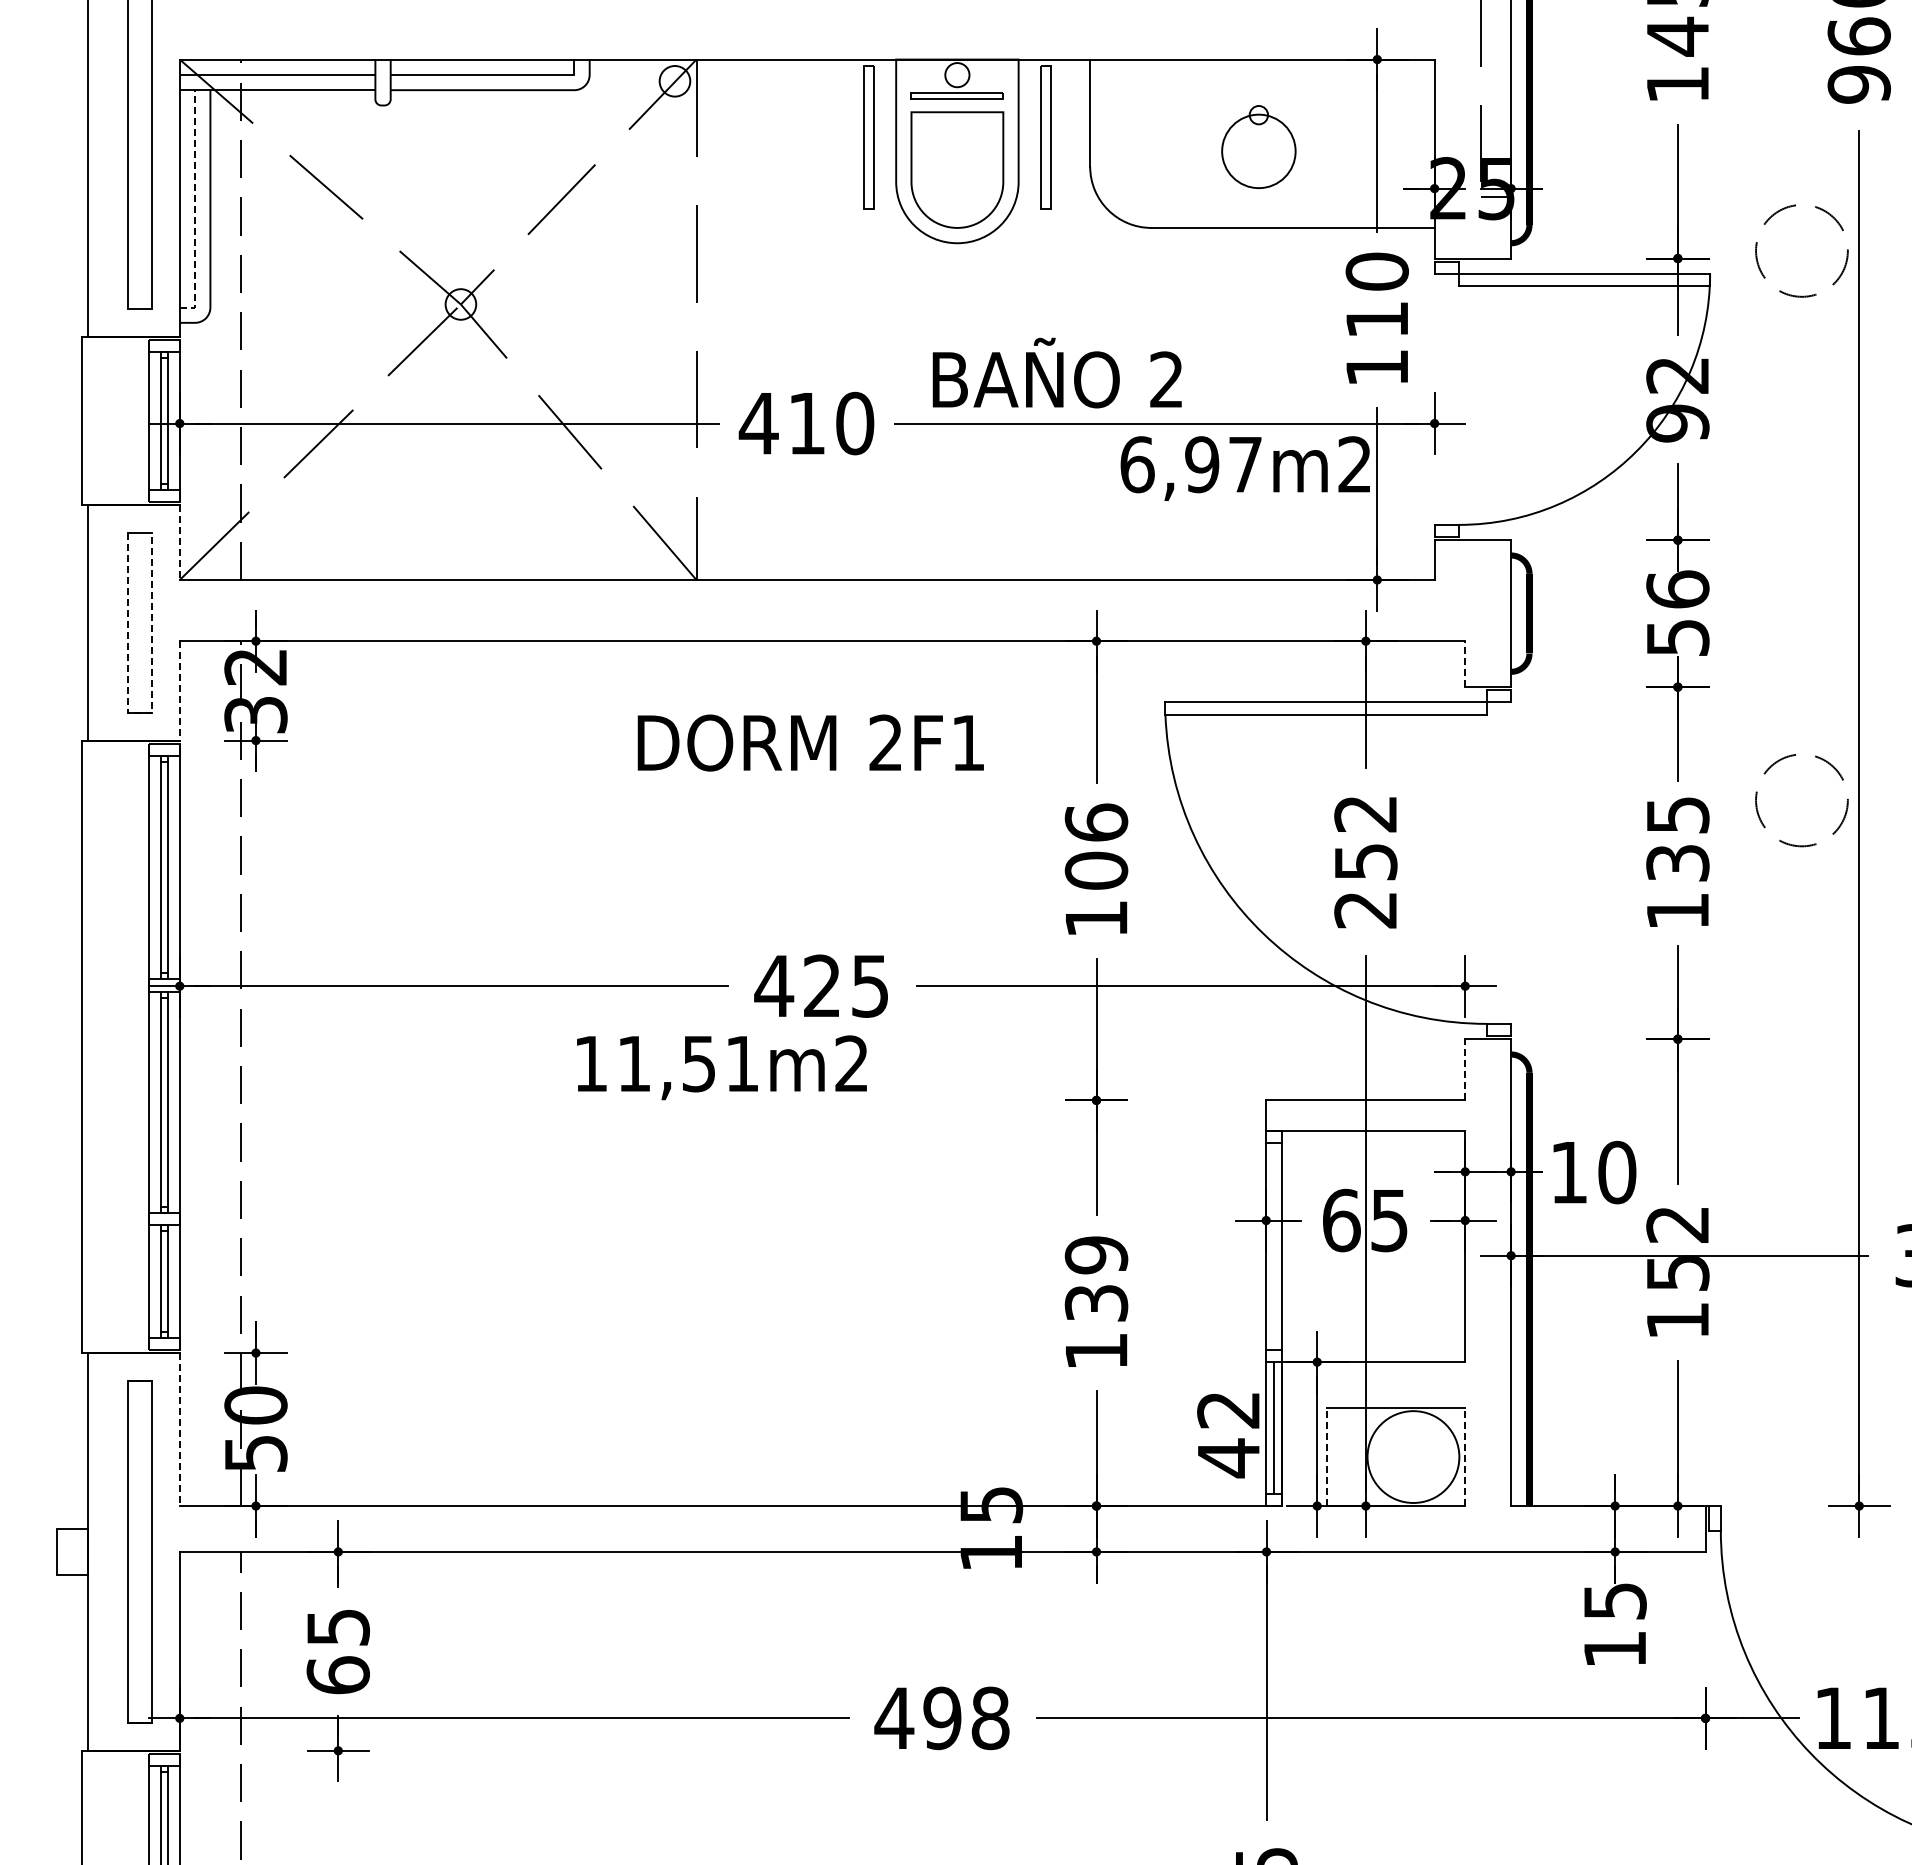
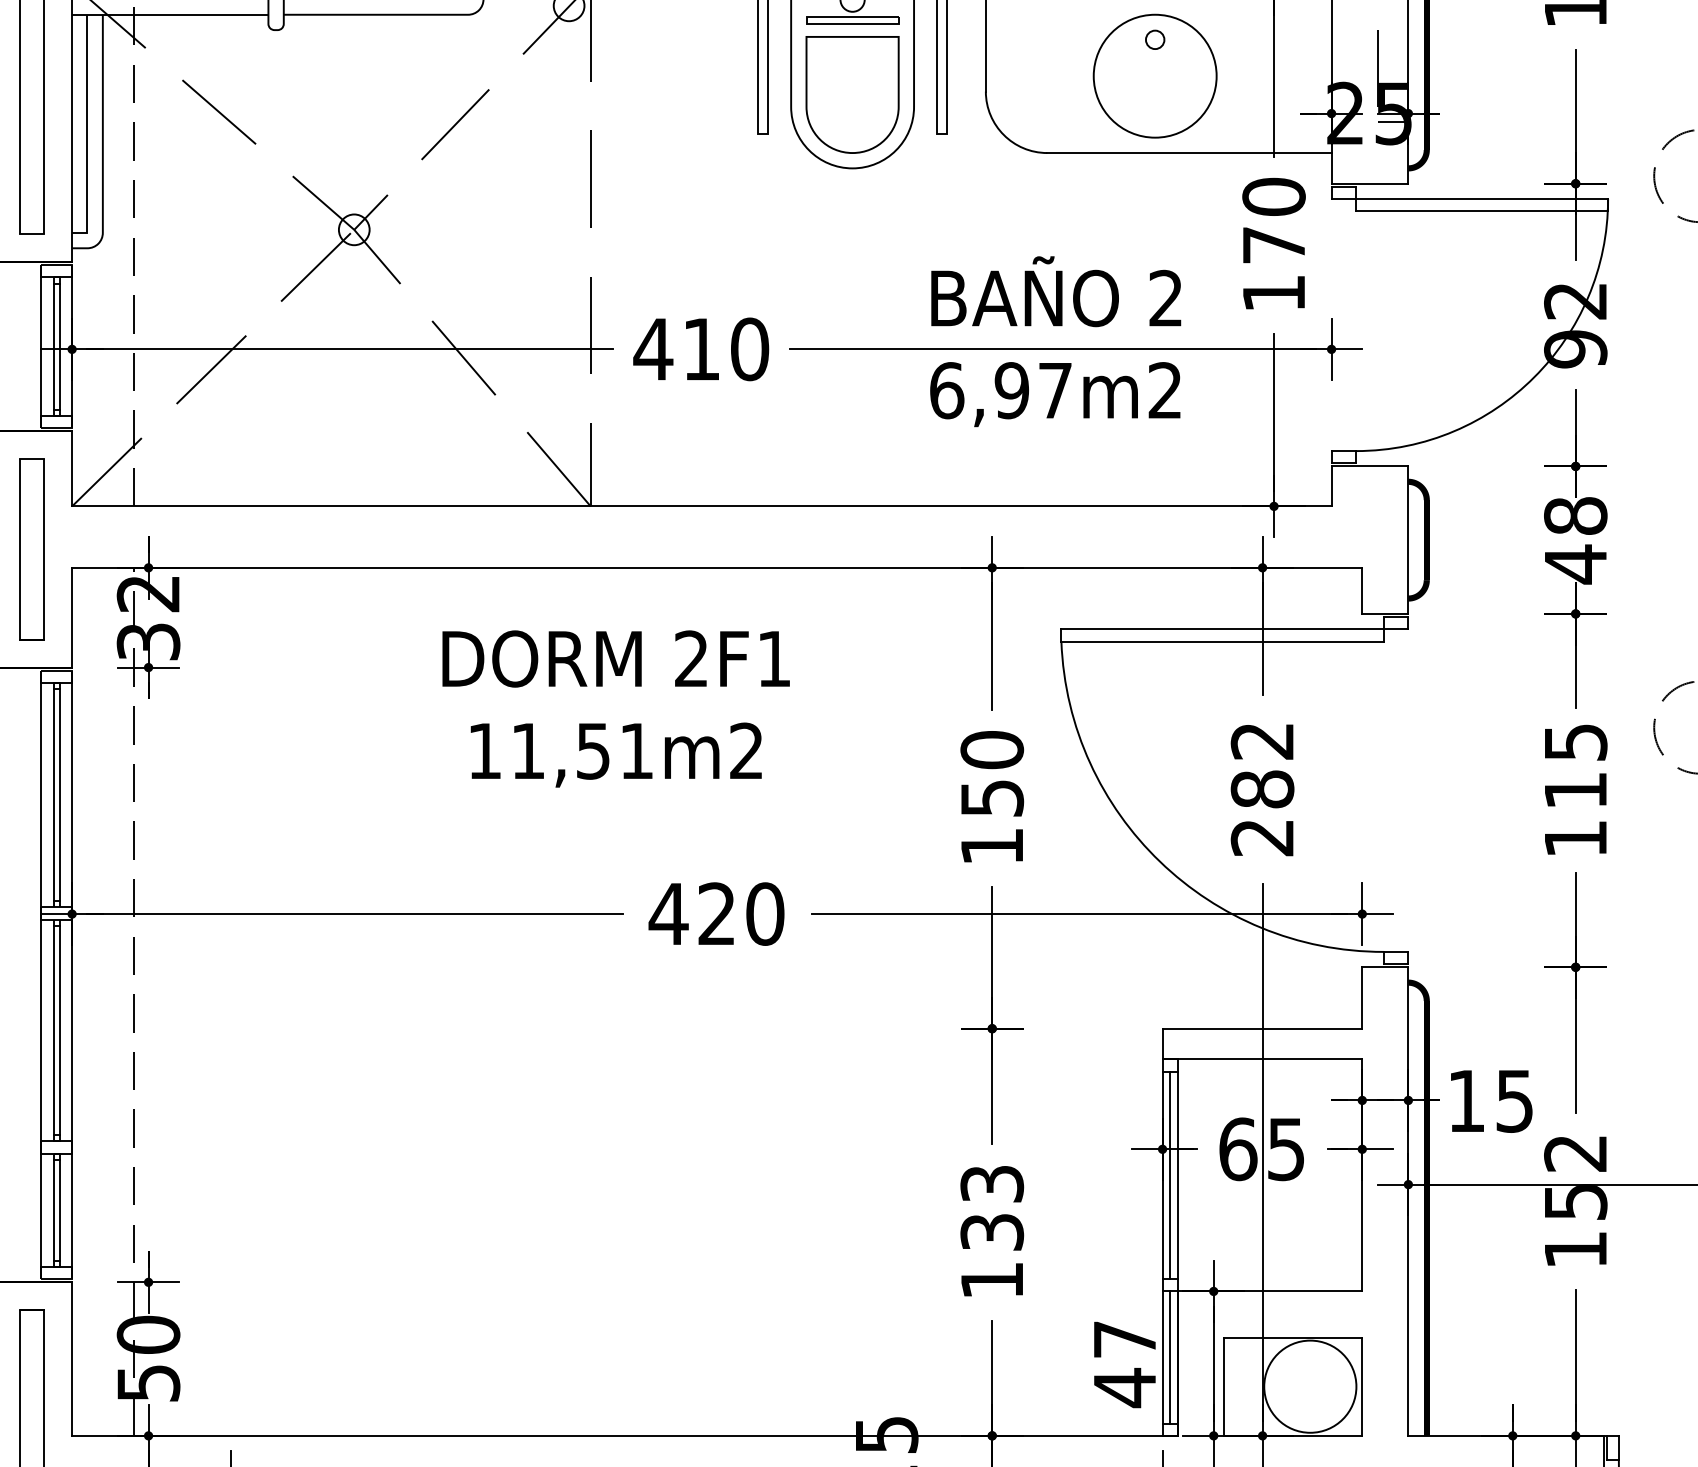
circle: (1258, 151) -> (1154, 76), size x1.67
line: (195, 206) -> (87, 131), dashed -> solid
text: (1376, 319) -> (1273, 244), 110 -> 170
text: (1056, 372) -> (1055, 291), moved
text: (1244, 468) -> (1054, 394), moved
line: (179, 542) -> (71, 468), dashed -> solid
text: (1677, 613) -> (1575, 540), 56 -> 48
line: (1465, 664) -> (1362, 591), dashed -> solid
line: (179, 690) -> (71, 617), dashed -> solid
line: (140, 713) -> (32, 640), dashed -> solid
text: (810, 742) -> (615, 658), moved
text: (1096, 846) -> (992, 773), 106 -> 150
text: (1365, 861) -> (1262, 788), 252 -> 282
text: (1677, 863) -> (1575, 790), 135 -> 115
text: (870, 985) -> (765, 913), 425 -> 420
text: (721, 1067) -> (615, 754), moved
line: (1465, 1069) -> (1362, 997), dashed -> solid
text: (1617, 1172) -> (1515, 1101), 10 -> 15
line: (1273, 1246) -> (1169, 1175), added
text: (1096, 1255) -> (992, 1184), 139 -> 133
text: (1228, 1410) -> (1124, 1339), 42 -> 47
line: (179, 1430) -> (71, 1360), dashed -> solid
line: (1327, 1457) -> (1224, 1387), dashed -> solid
line: (1465, 1457) -> (1362, 1387), dashed -> solid

